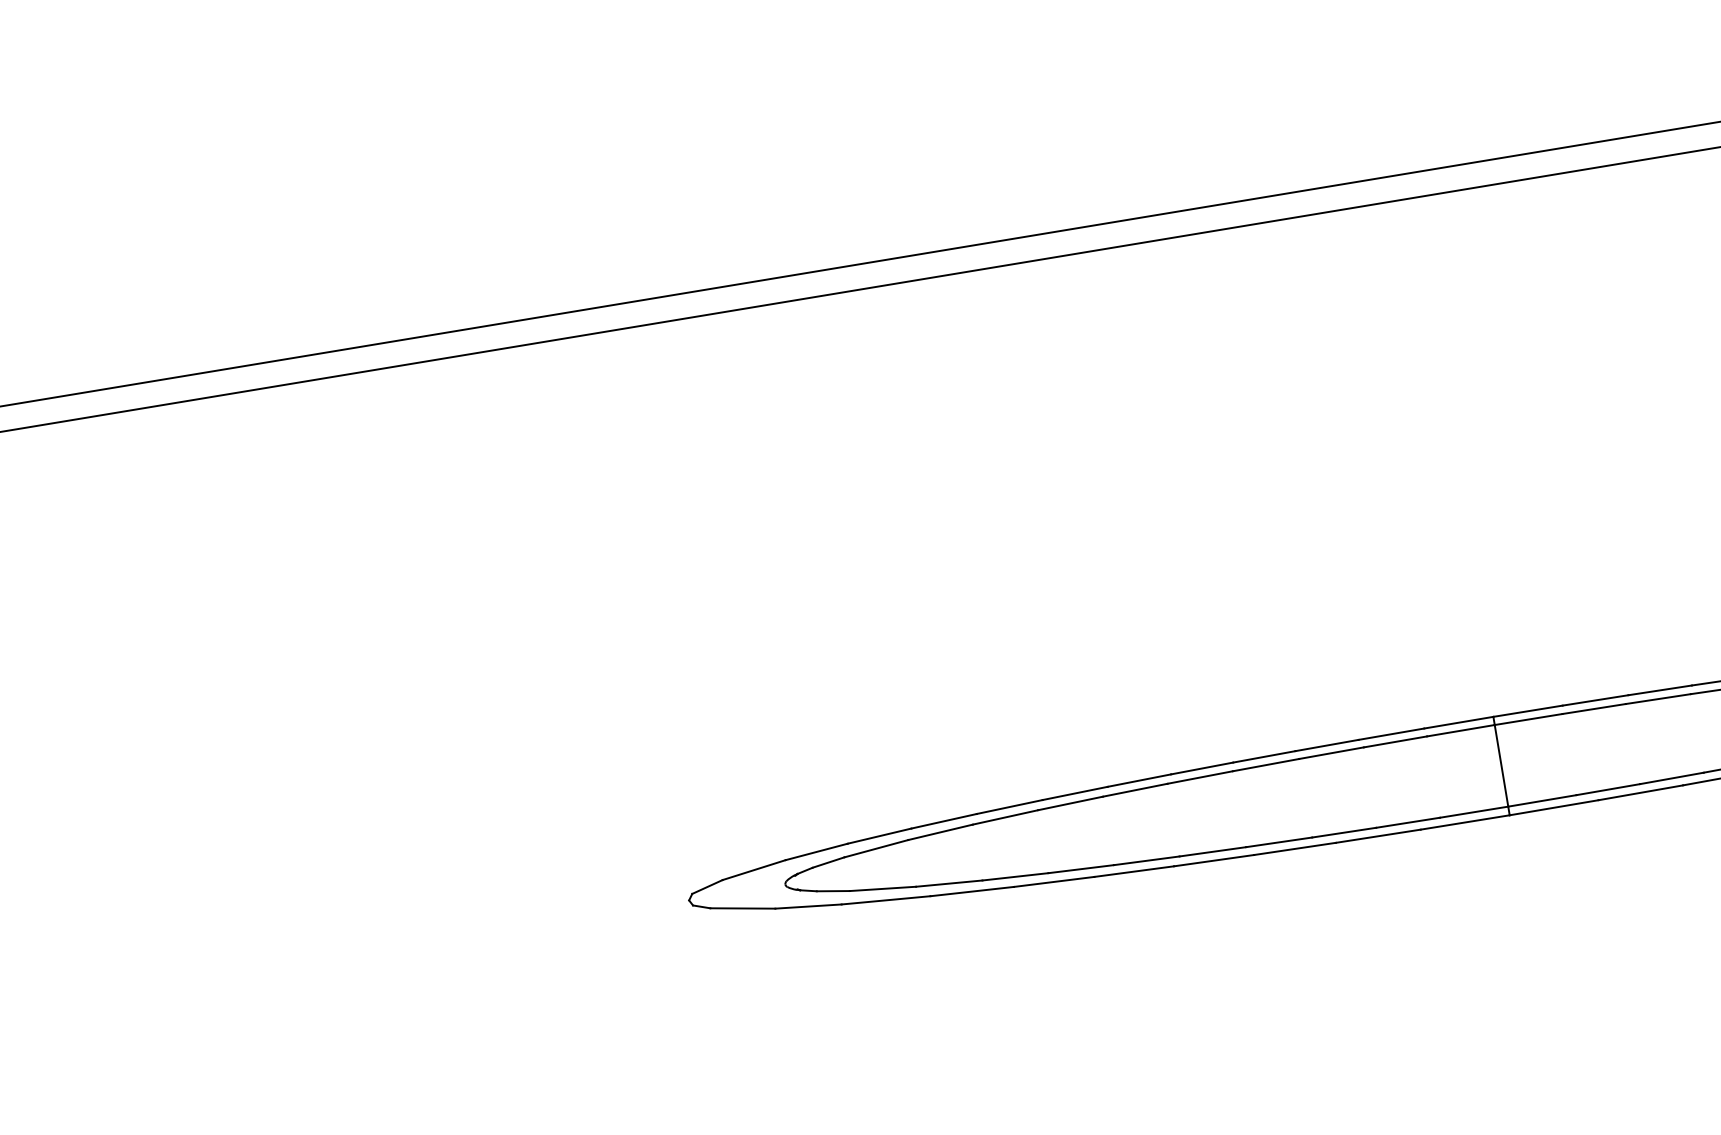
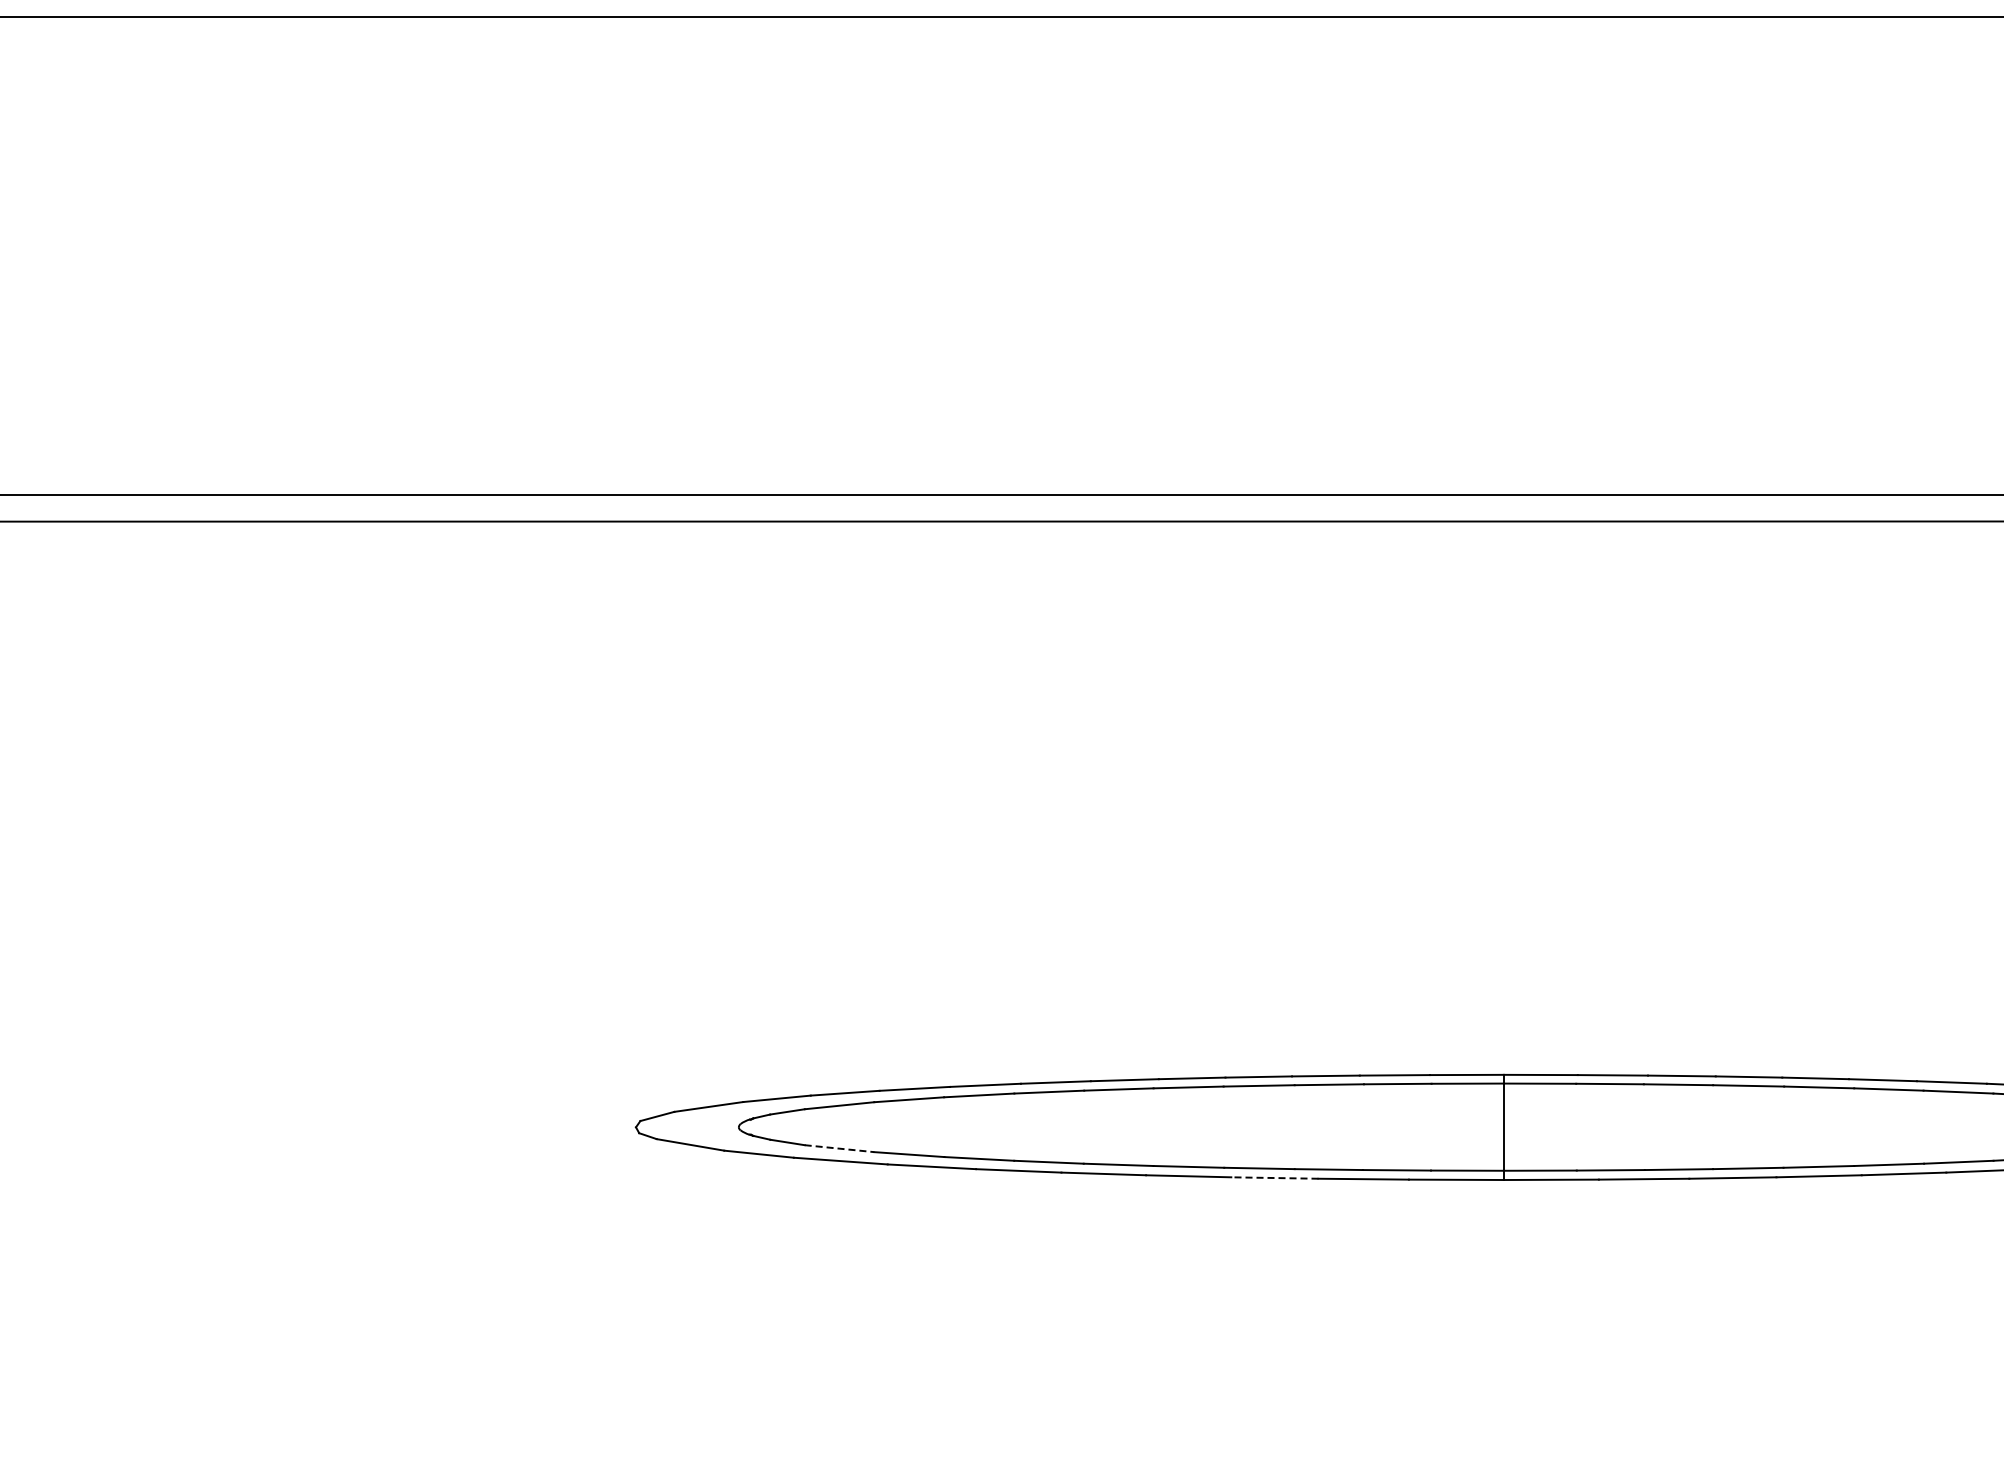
line: (1294, 849) -> (1274, 1178), solid -> dashed
line: (882, 888) -> (839, 1148), solid -> dashed

